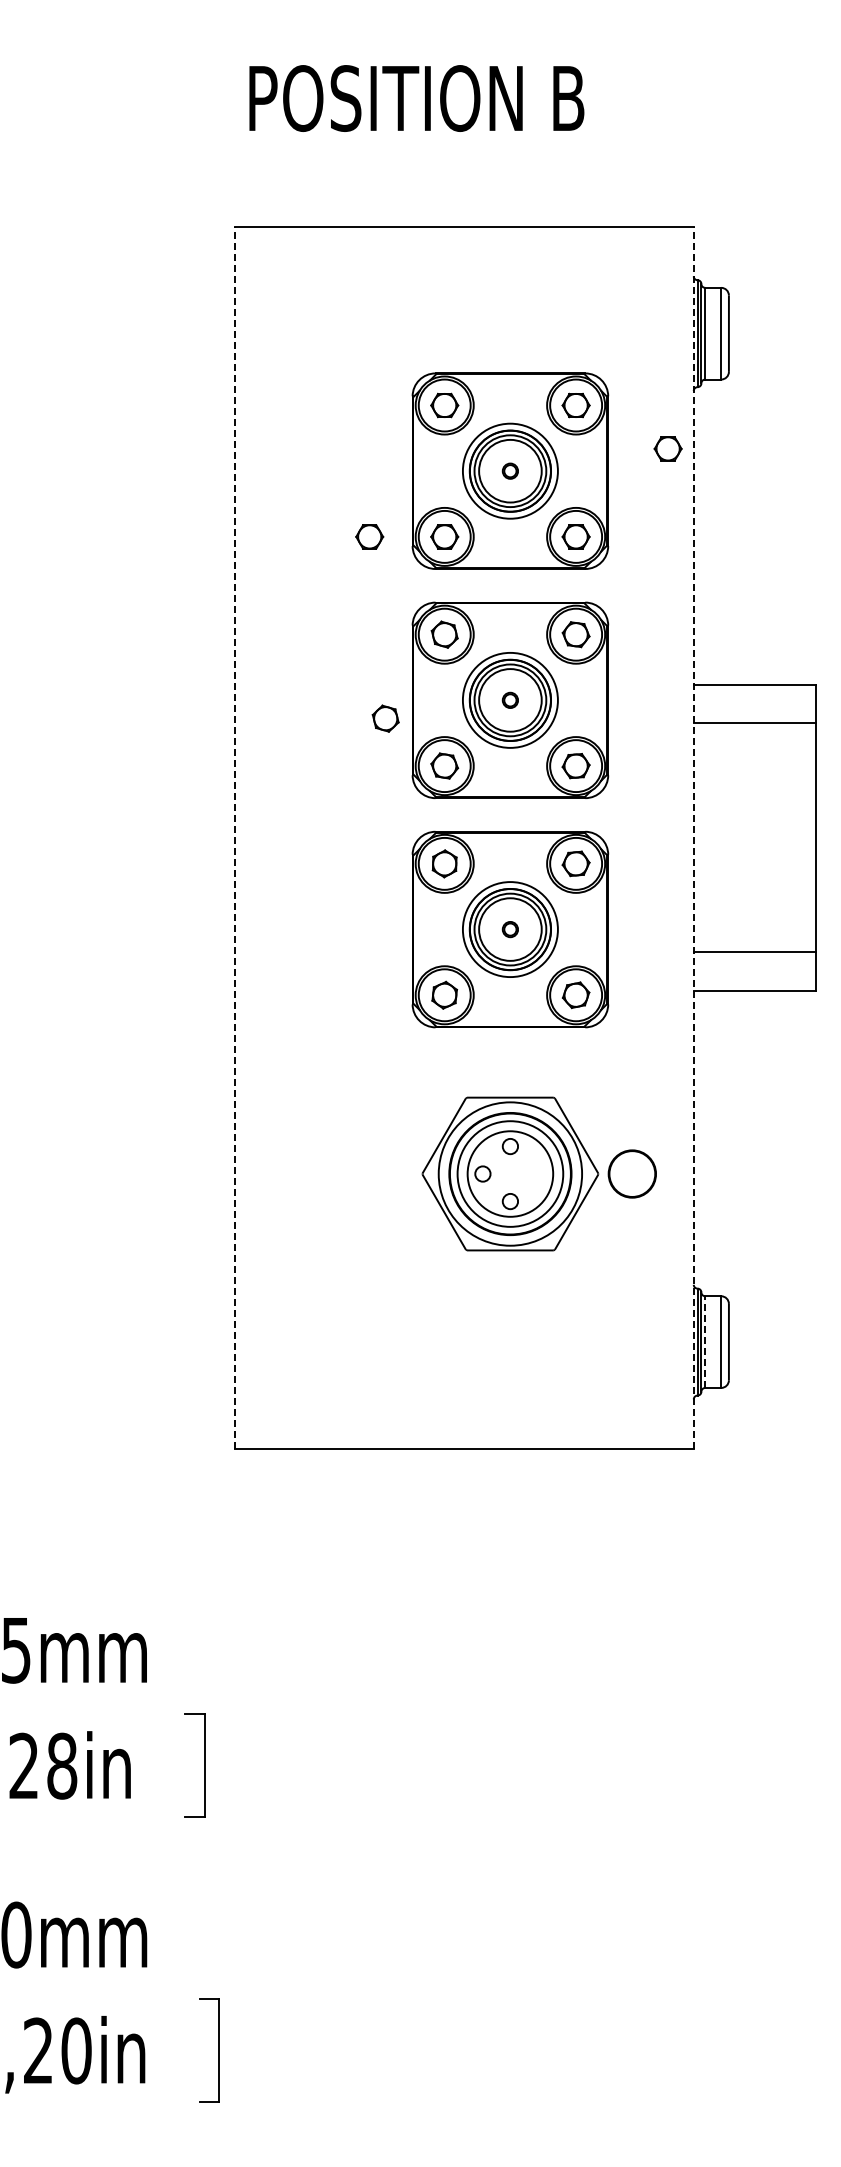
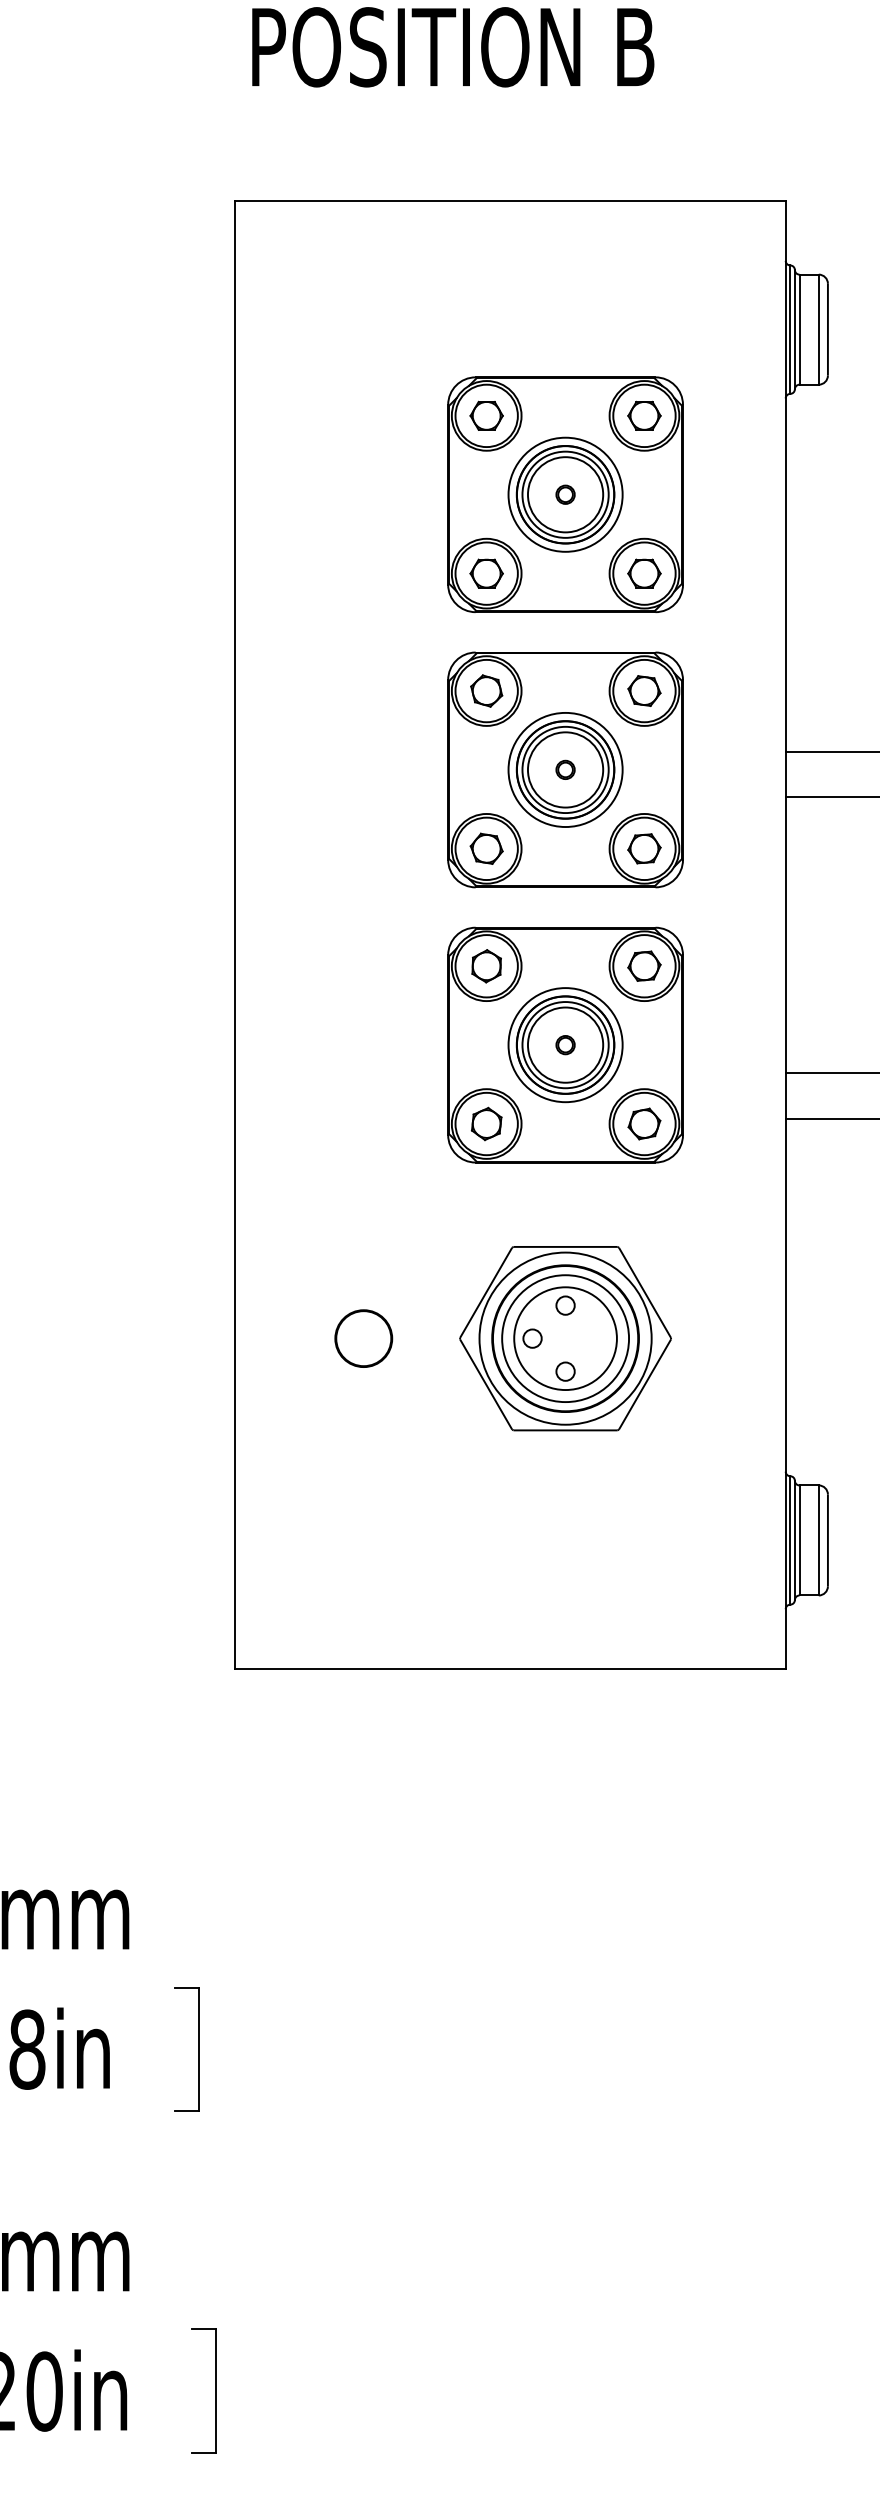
part: (667, 448) -> (754, 467), removed
part: (369, 536) -> (396, 573), removed
part: (385, 718) -> (415, 791), removed
line: (235, 837) -> (235, 934), dashed -> solid
line: (693, 837) -> (785, 934), dashed -> solid
circle: (631, 1173) -> (362, 1338), moved
line: (705, 1342) -> (799, 1540), dashed -> solid

